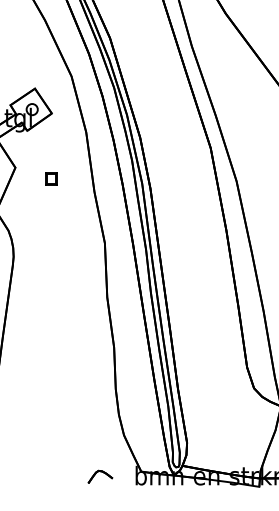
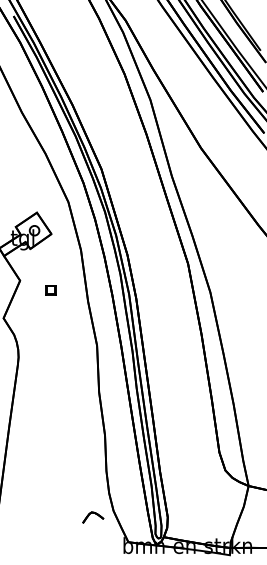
part: (100, 476) -> (93, 517), moved

